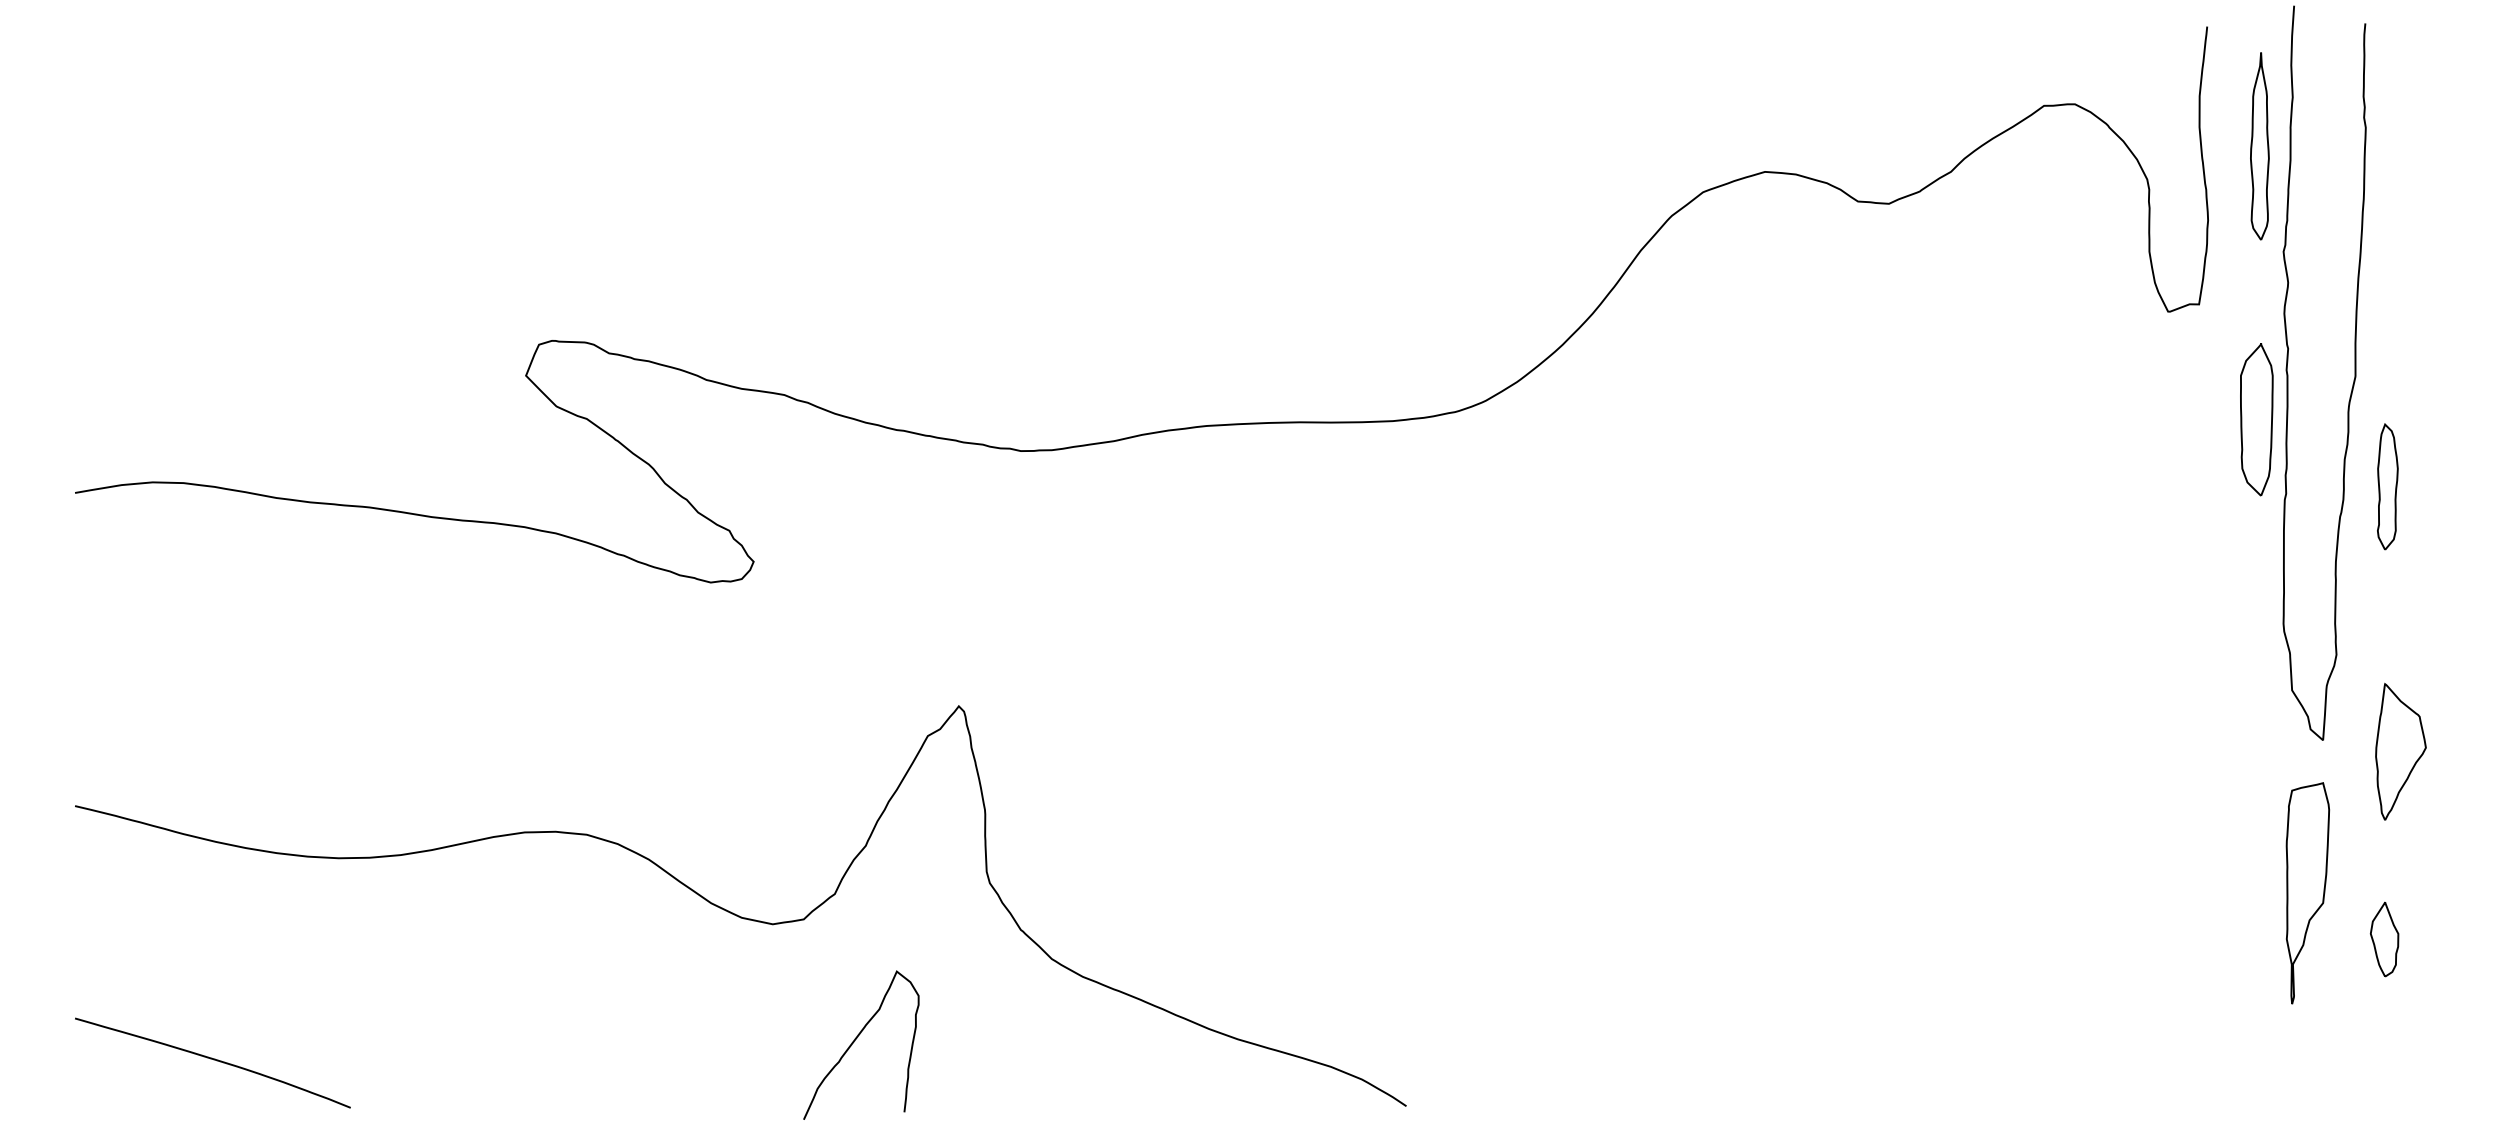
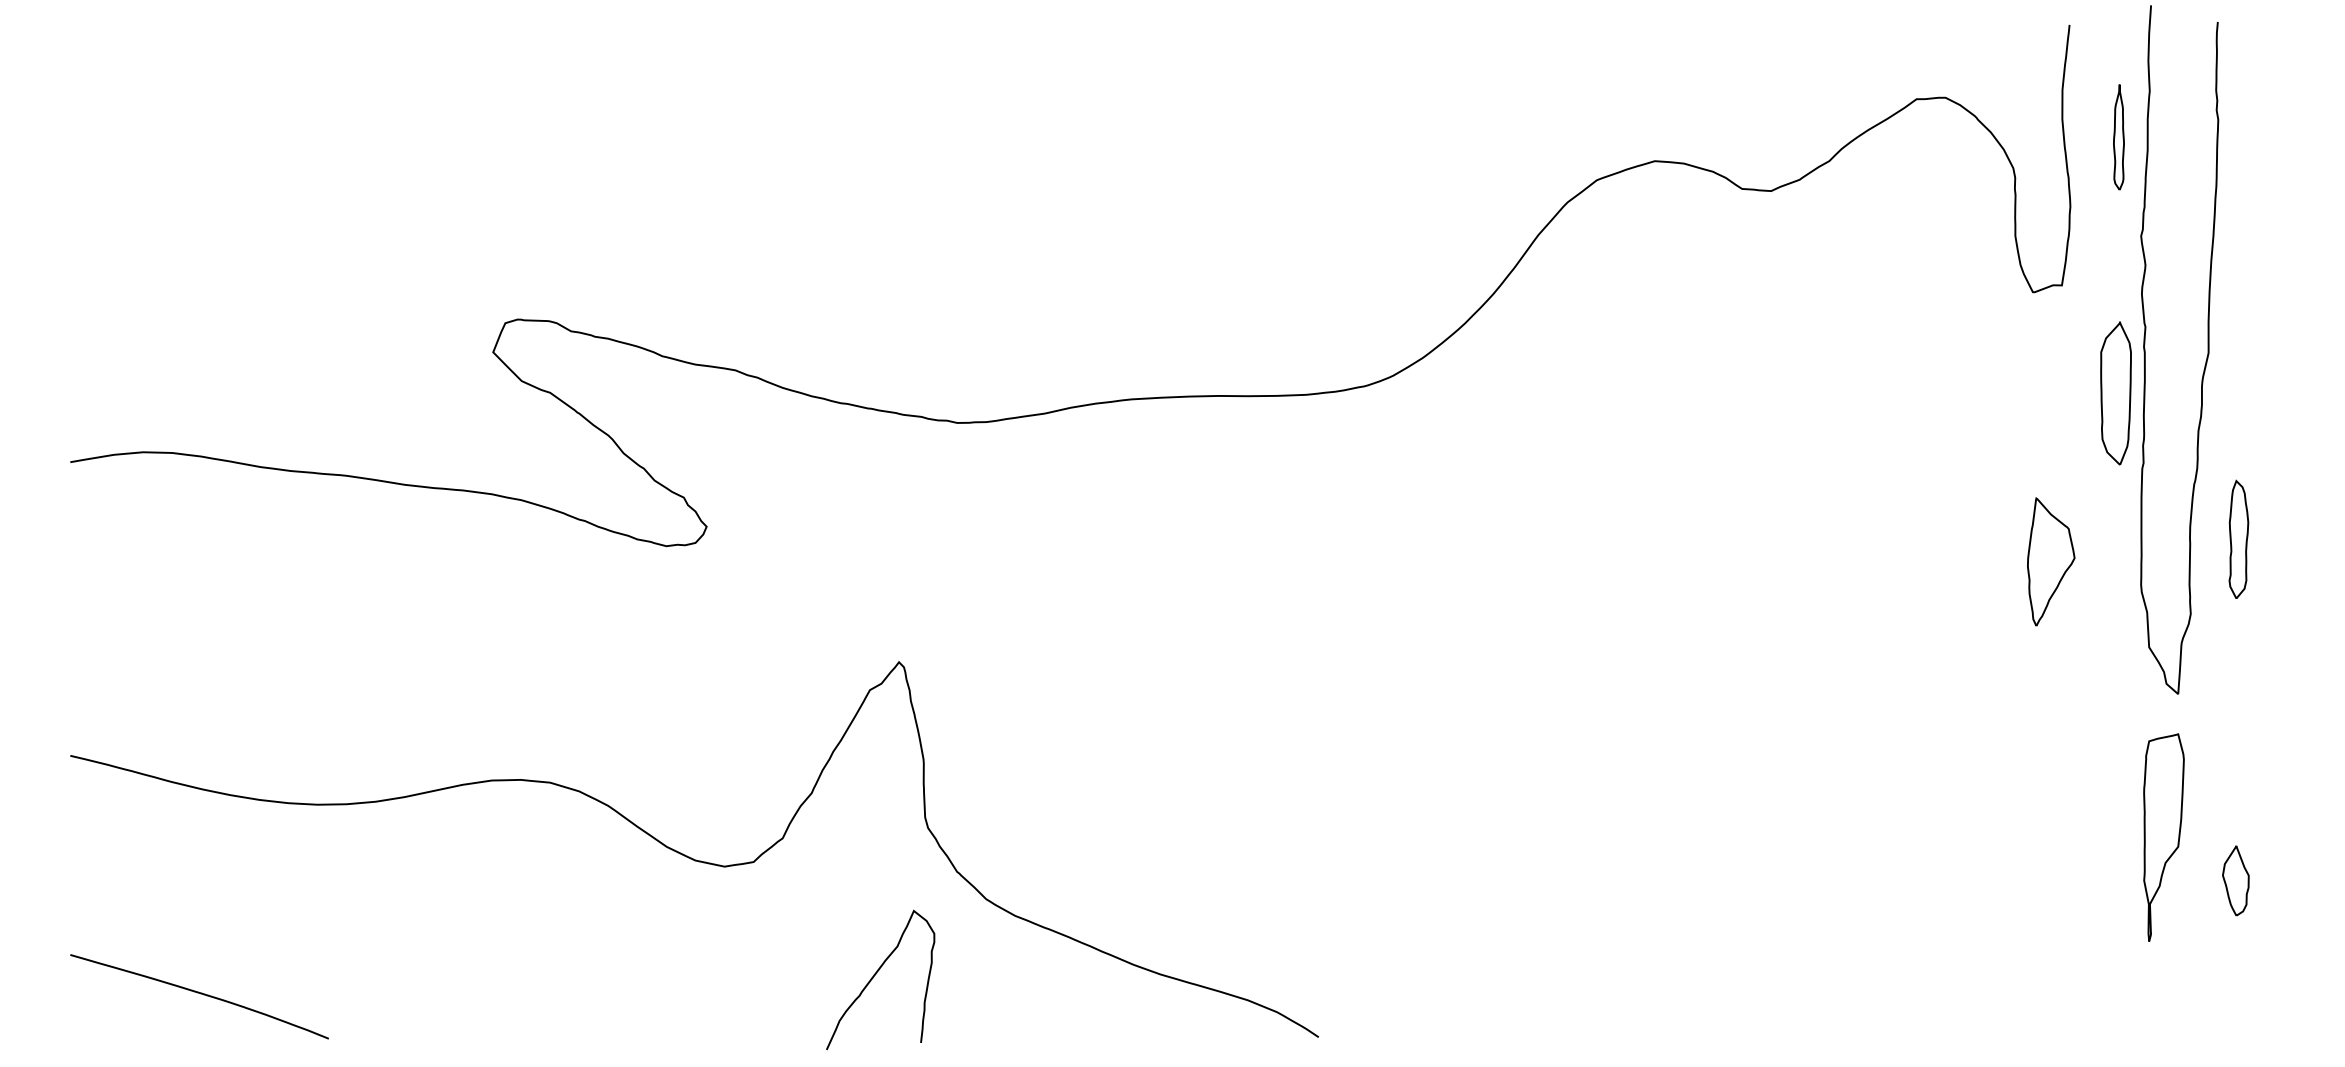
part: (2259, 146) -> (2118, 137), size x0.6
part: (2387, 485) -> (2238, 538), moved
part: (2401, 751) -> (2051, 561), moved
curve: (856, 1039) -> (876, 974), moved

